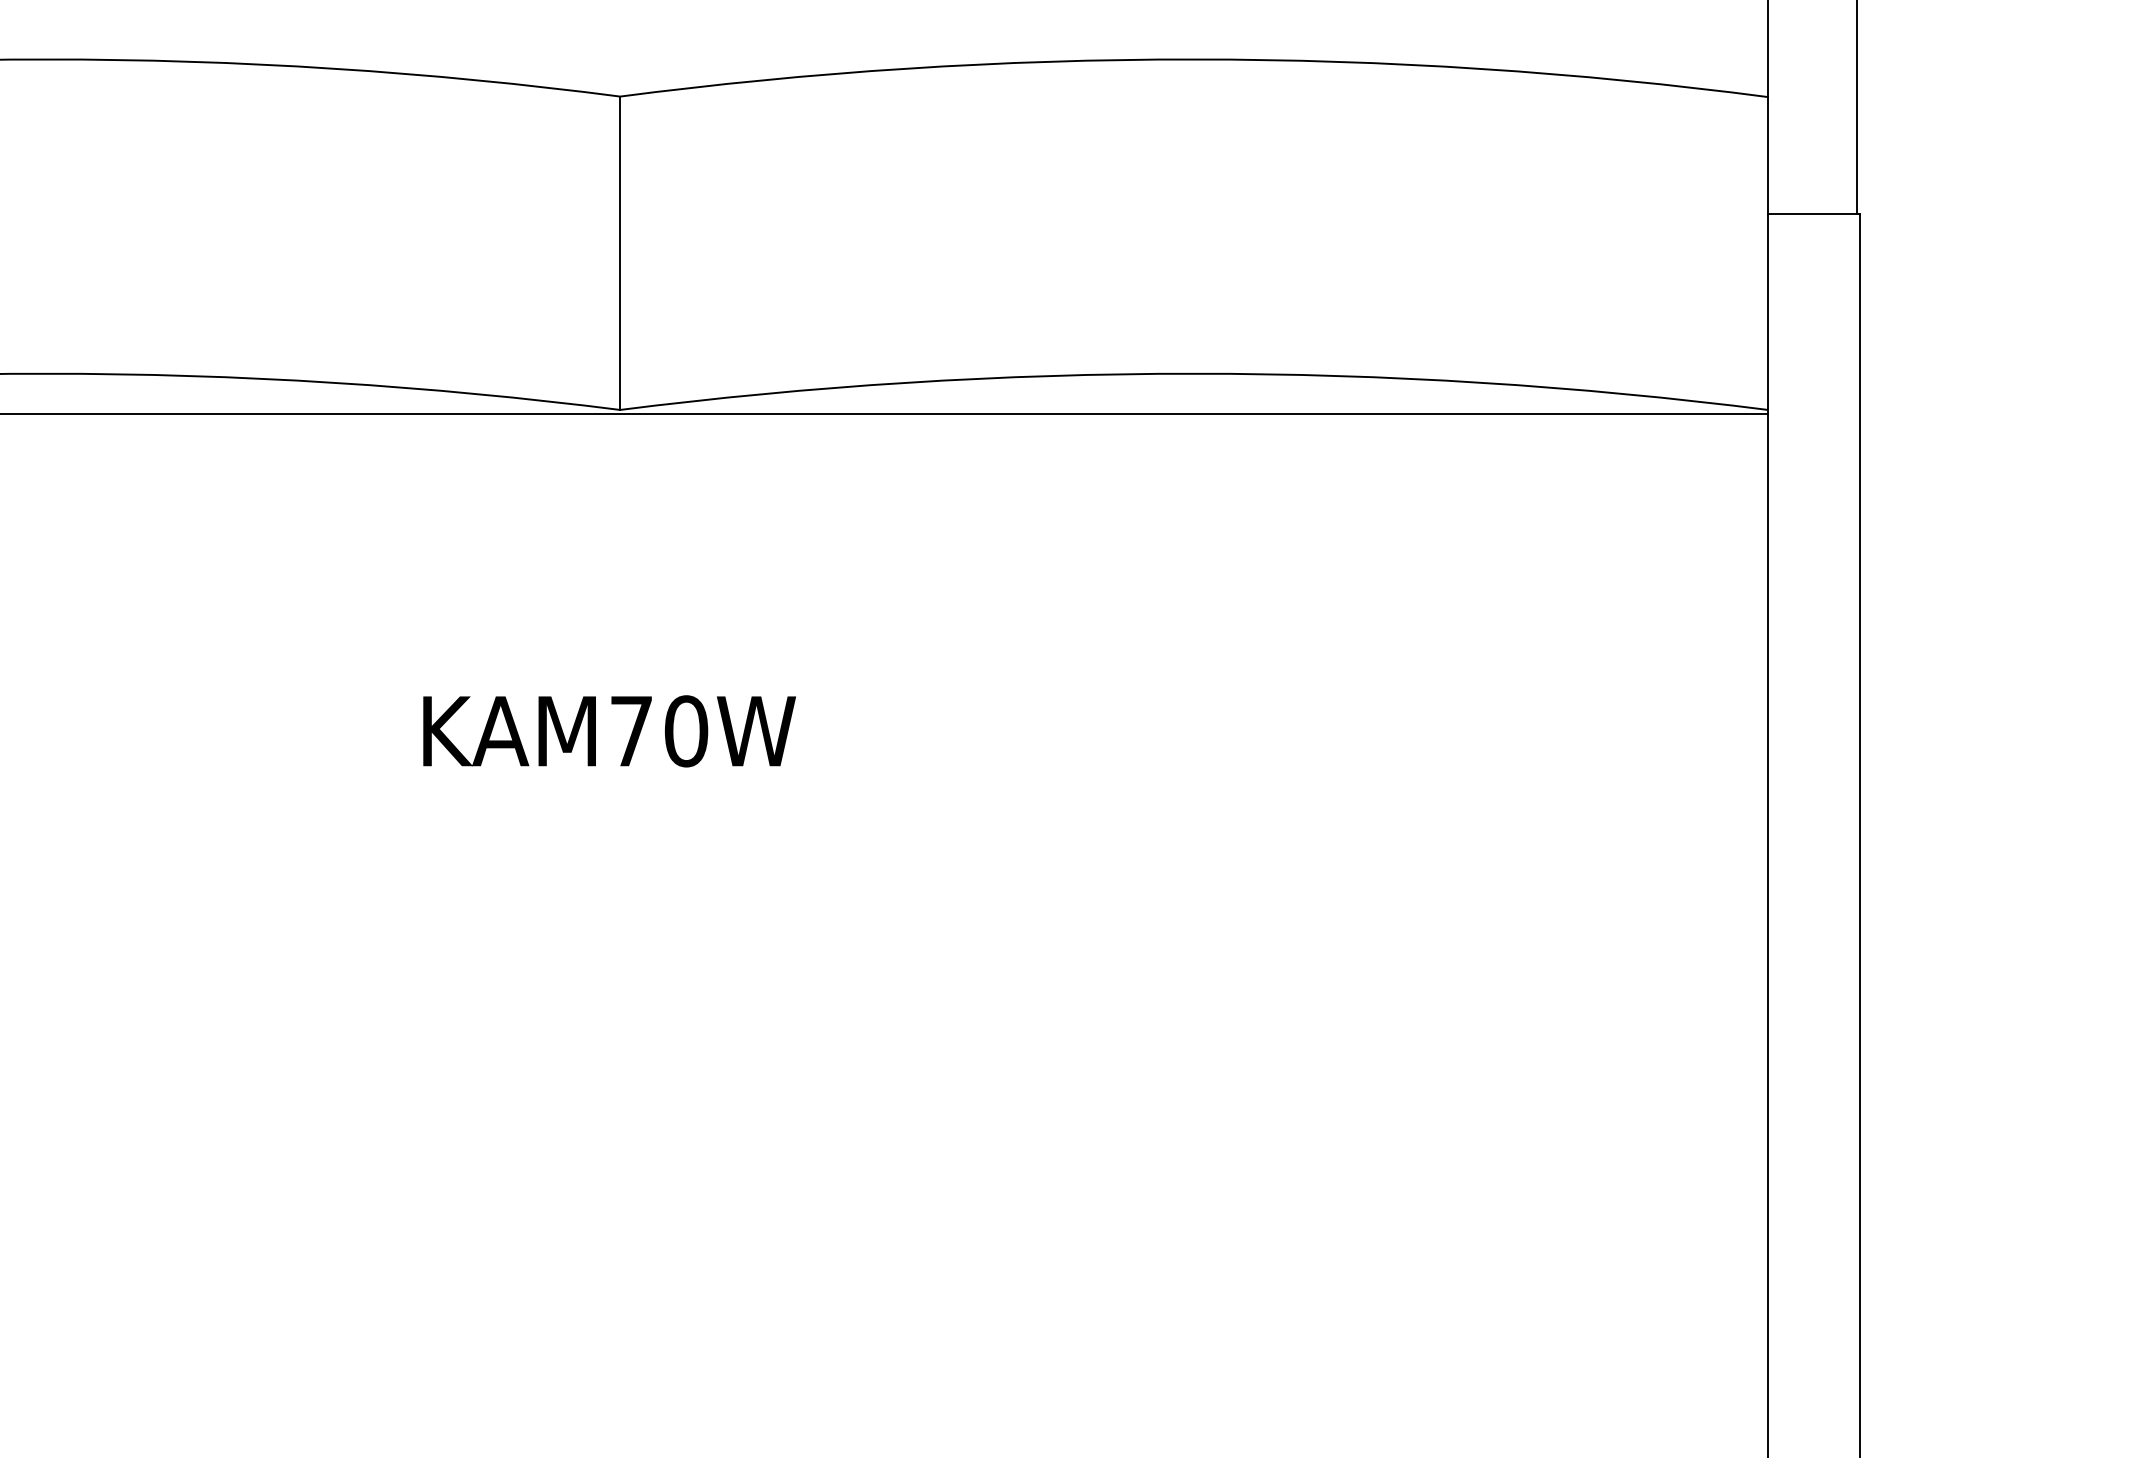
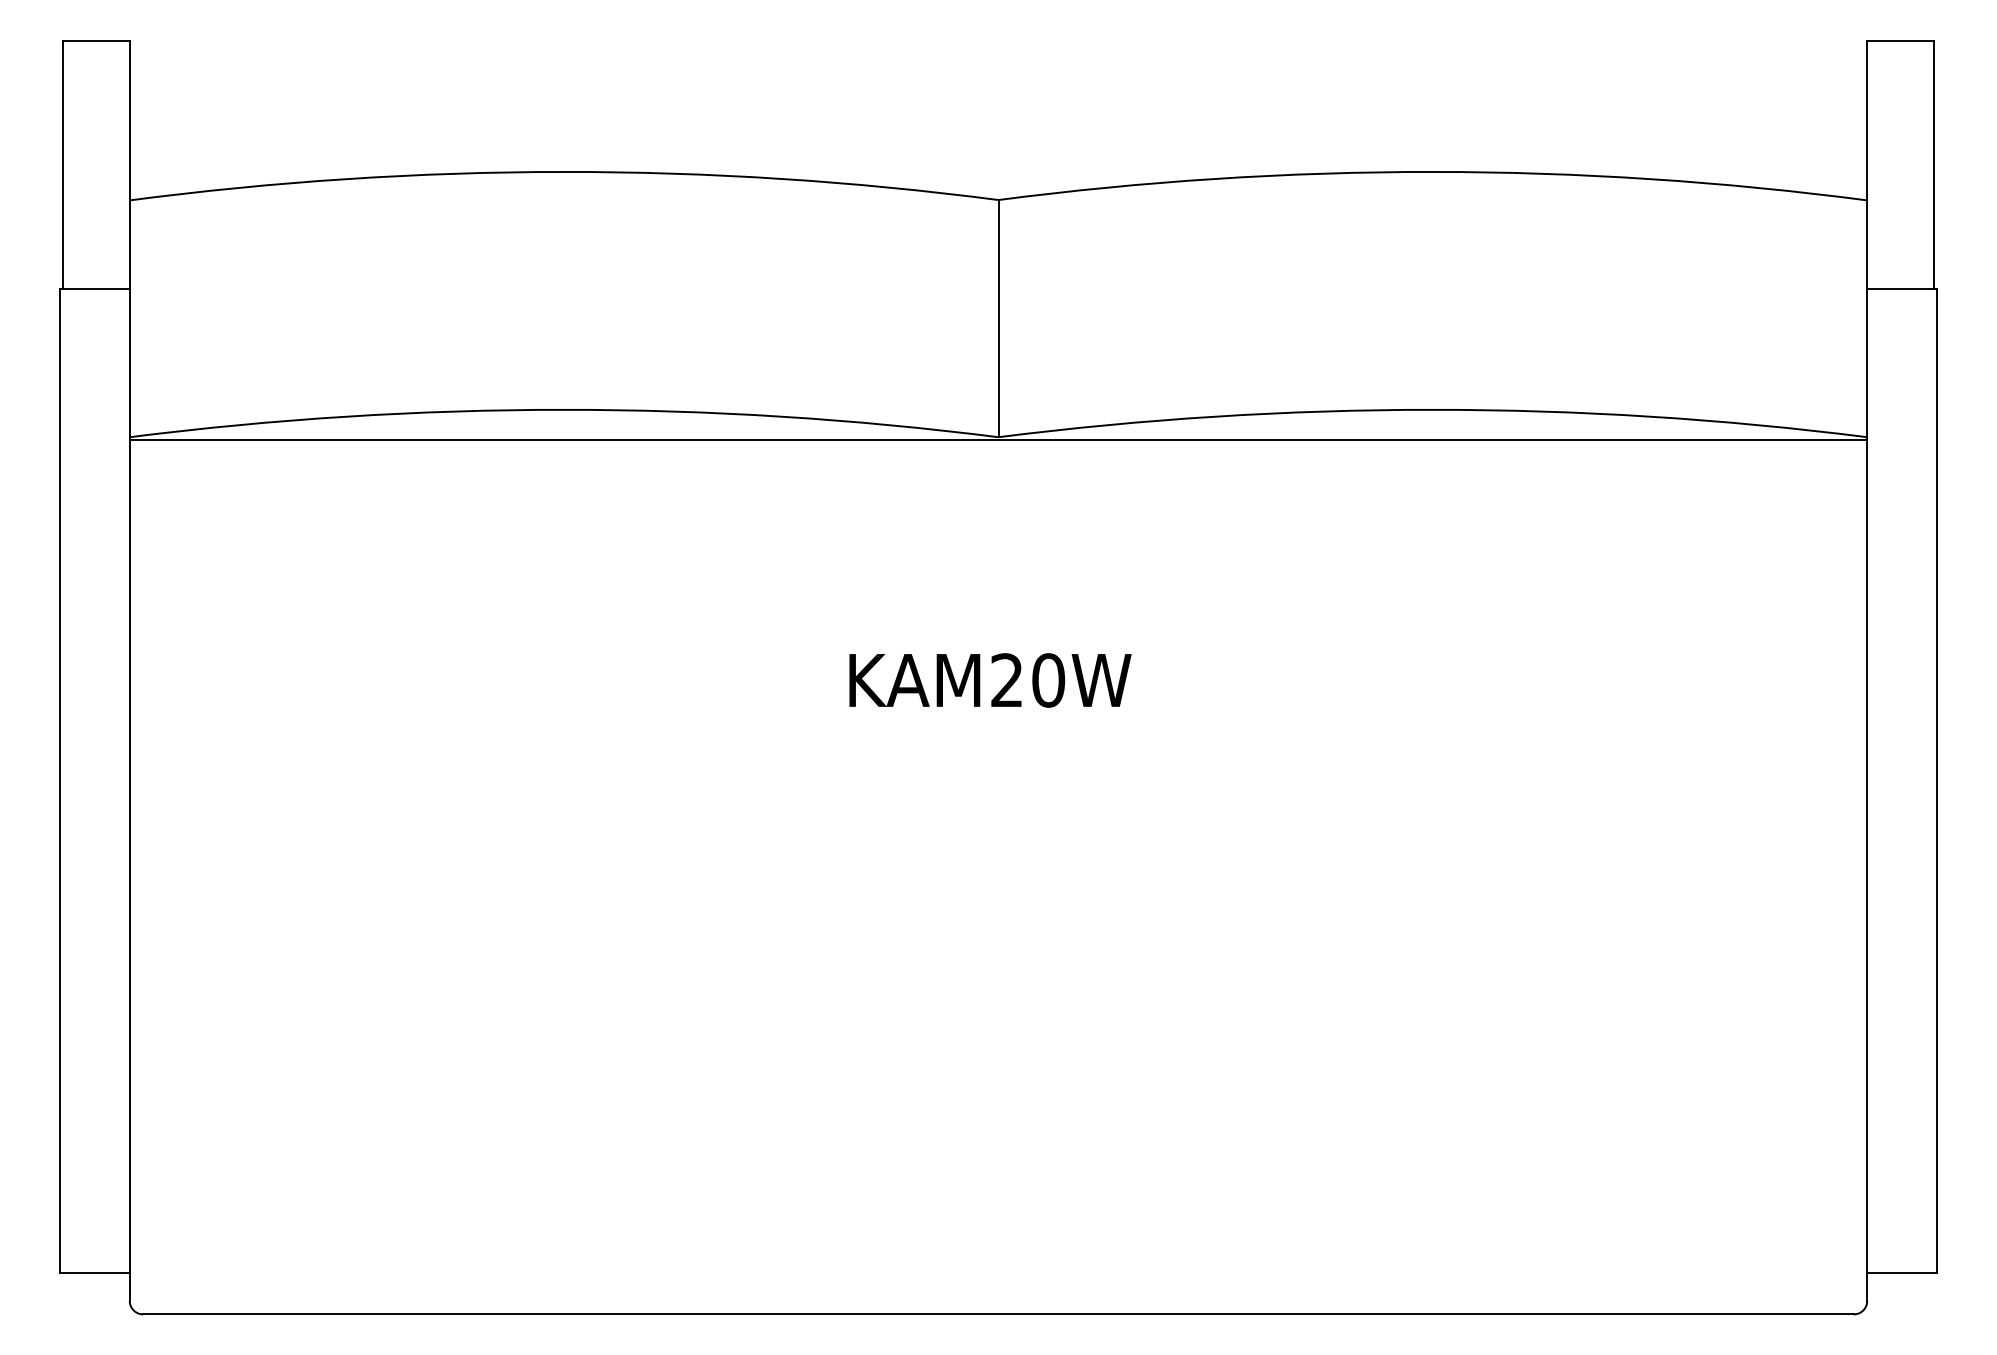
text: (630, 730) -> (1006, 679), KAM70W -> KAM20W

